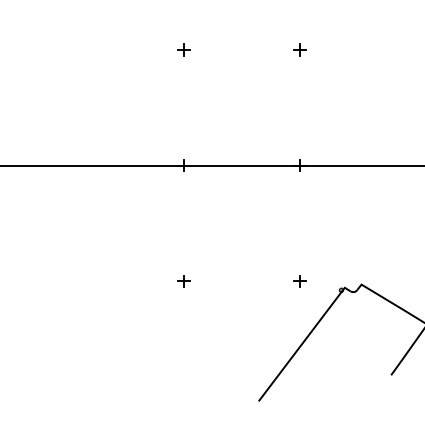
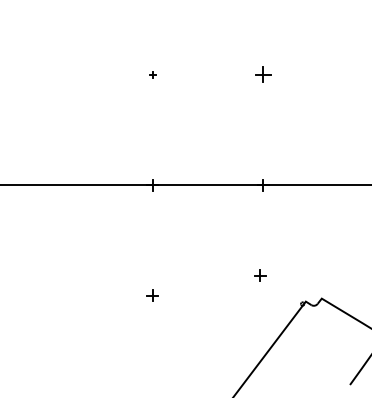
part: (183, 49) -> (152, 74), size x0.6
part: (299, 49) -> (262, 74), size x1.4
part: (299, 281) -> (259, 275), moved

